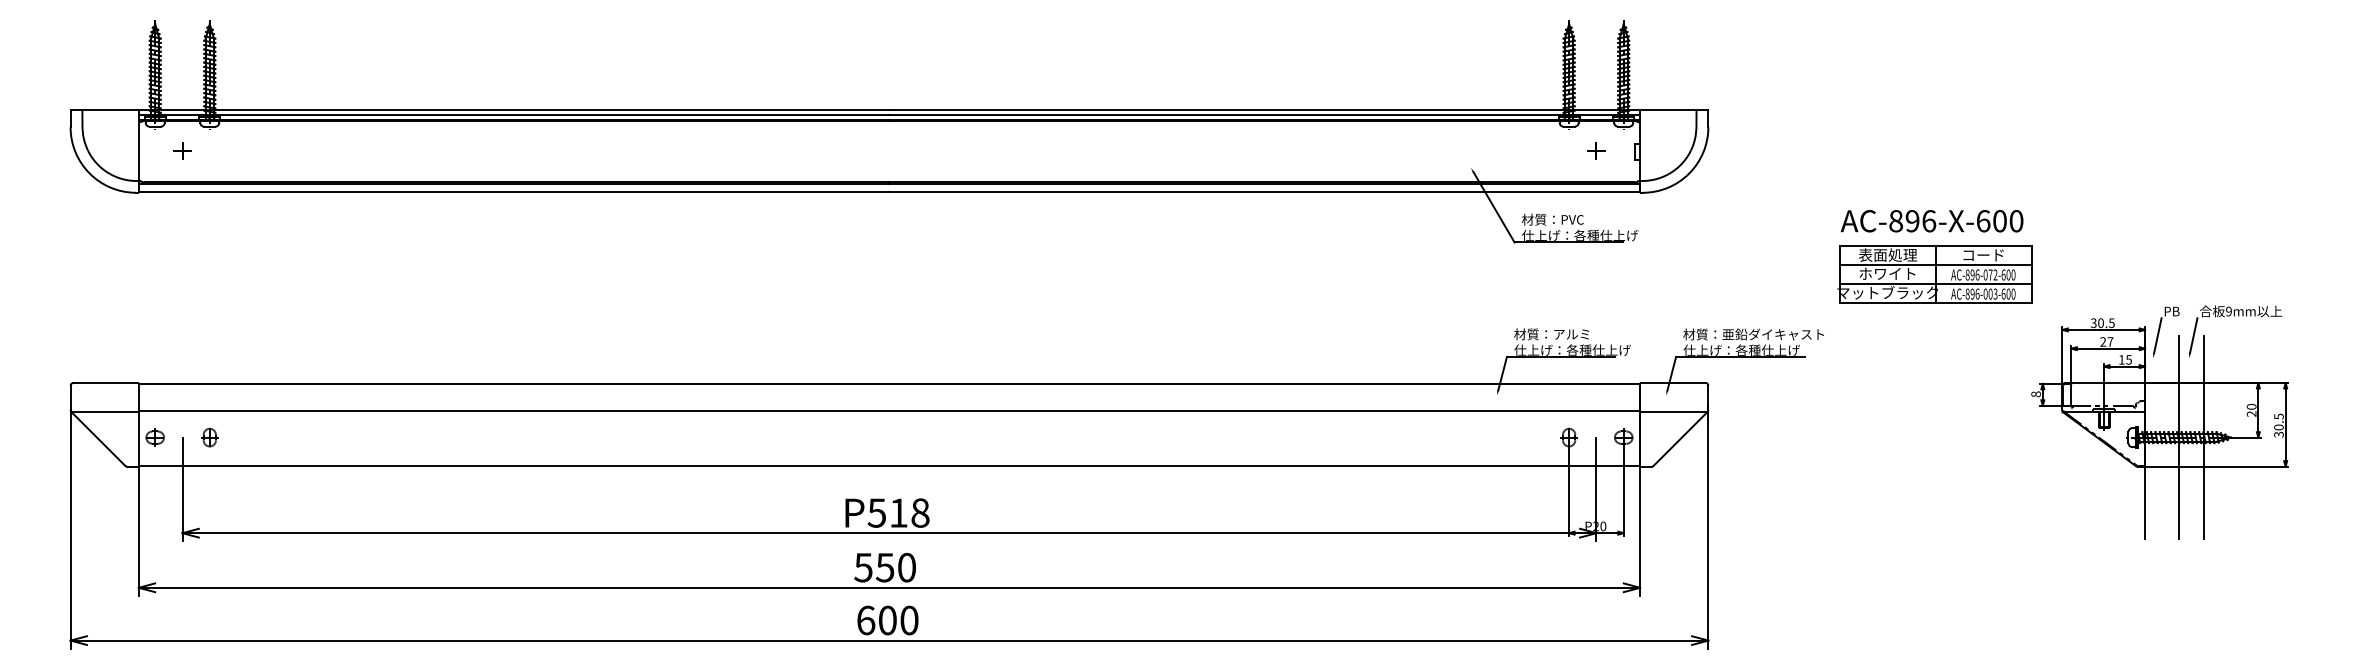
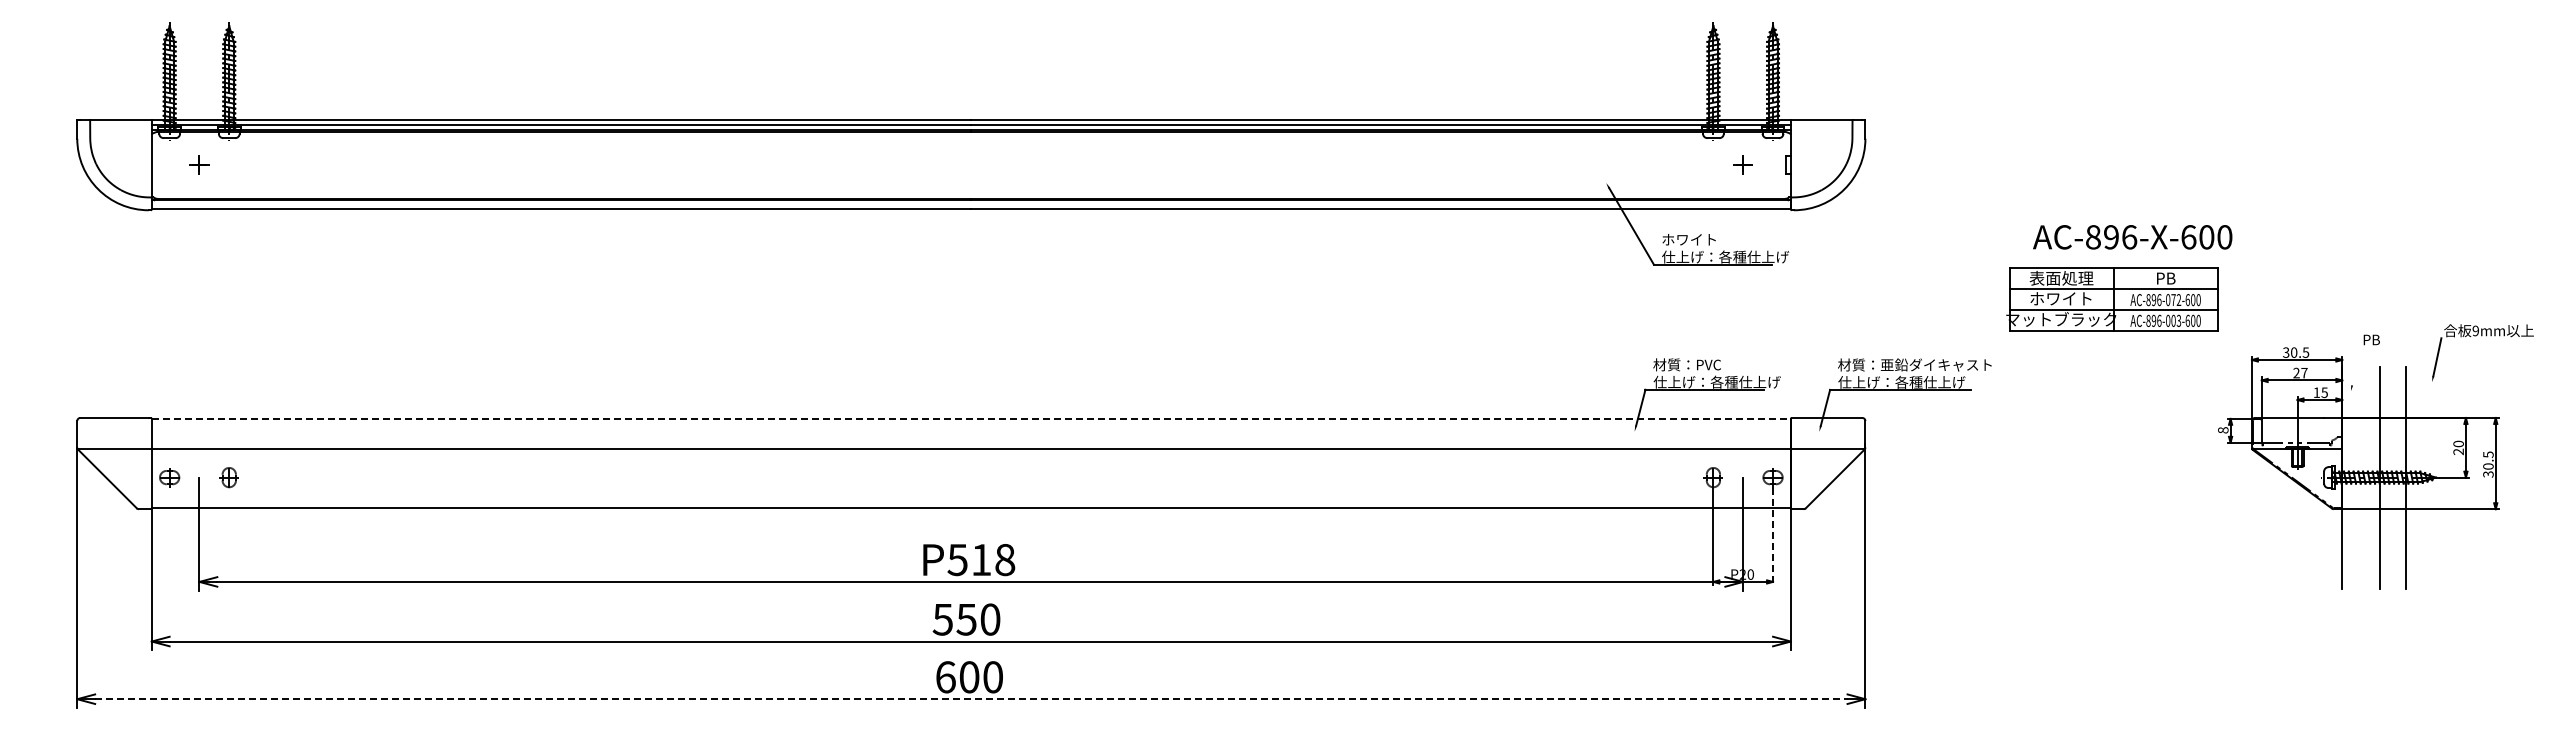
text: (1552, 219) -> (1695, 239), 材質：PVC -> ホワイト
text: (1931, 221) -> (2132, 237), moved
text: (1983, 255) -> (2165, 278), コード -> PB
part: (2234, 316) -> (2481, 336), moved
text: (1571, 334) -> (1716, 364), 材質：アルミ -> 材質：PVC
line: (2158, 335) -> (2356, 366), removed
line: (889, 383) -> (971, 418), solid -> dashed
line: (1624, 491) -> (1773, 536), solid -> dashed
line: (889, 640) -> (971, 699), solid -> dashed

